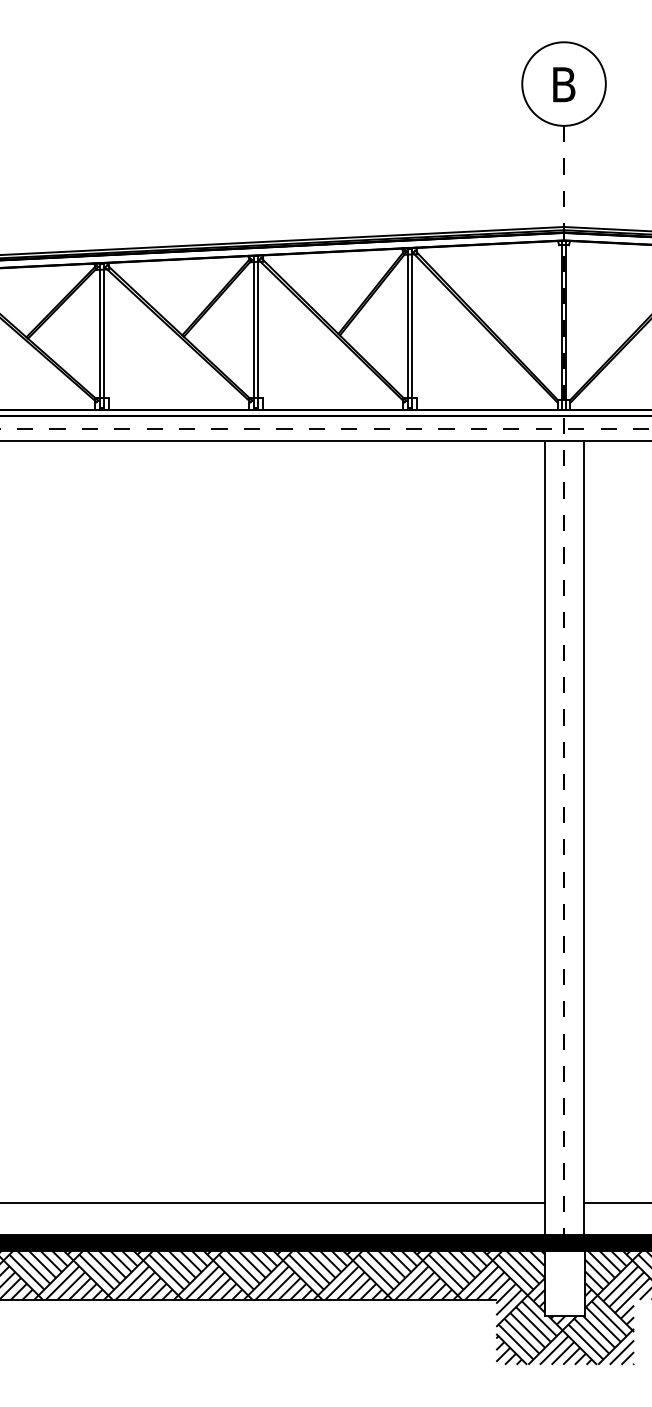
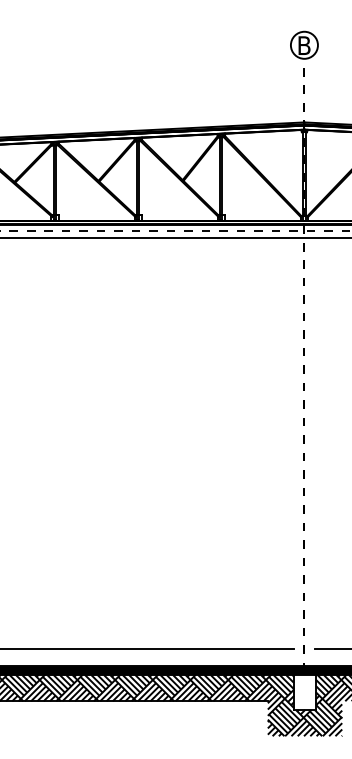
circle: (562, 82) -> (303, 44), size x0.6
line: (545, 836) -> (294, 451), removed
line: (584, 836) -> (315, 451), removed

